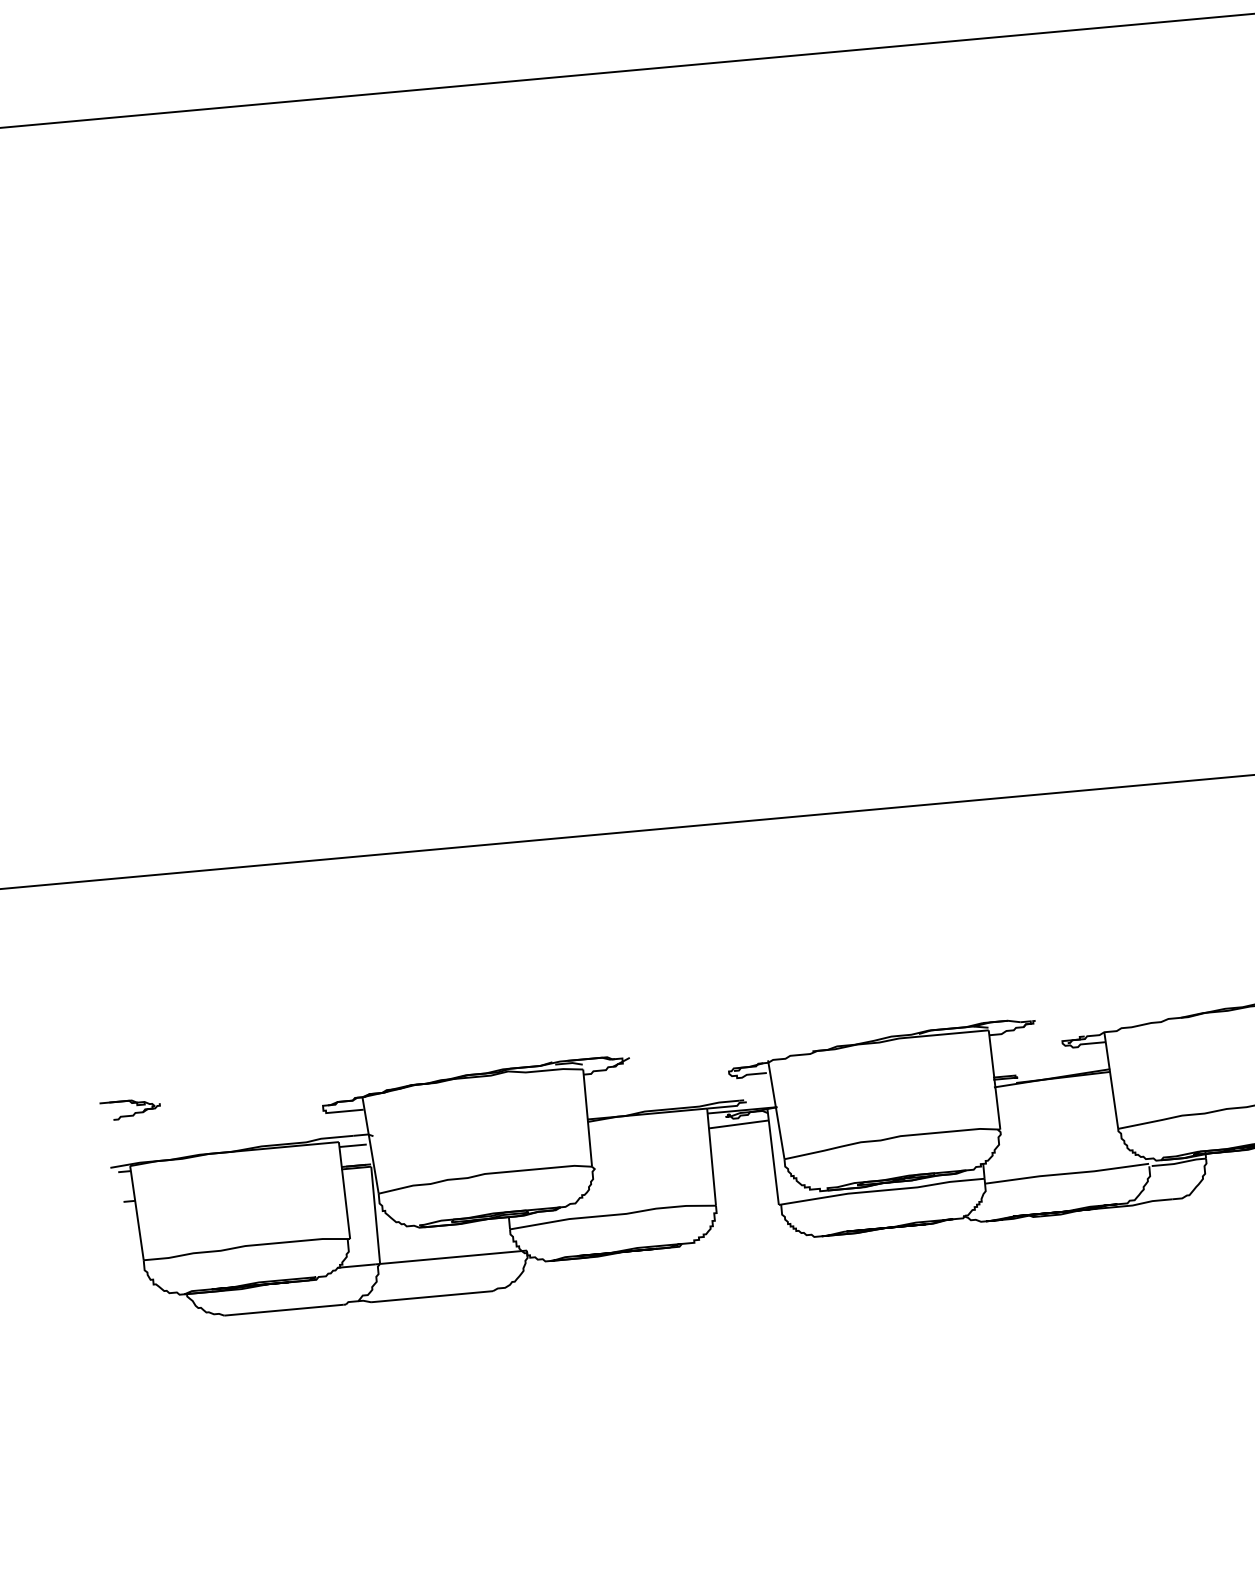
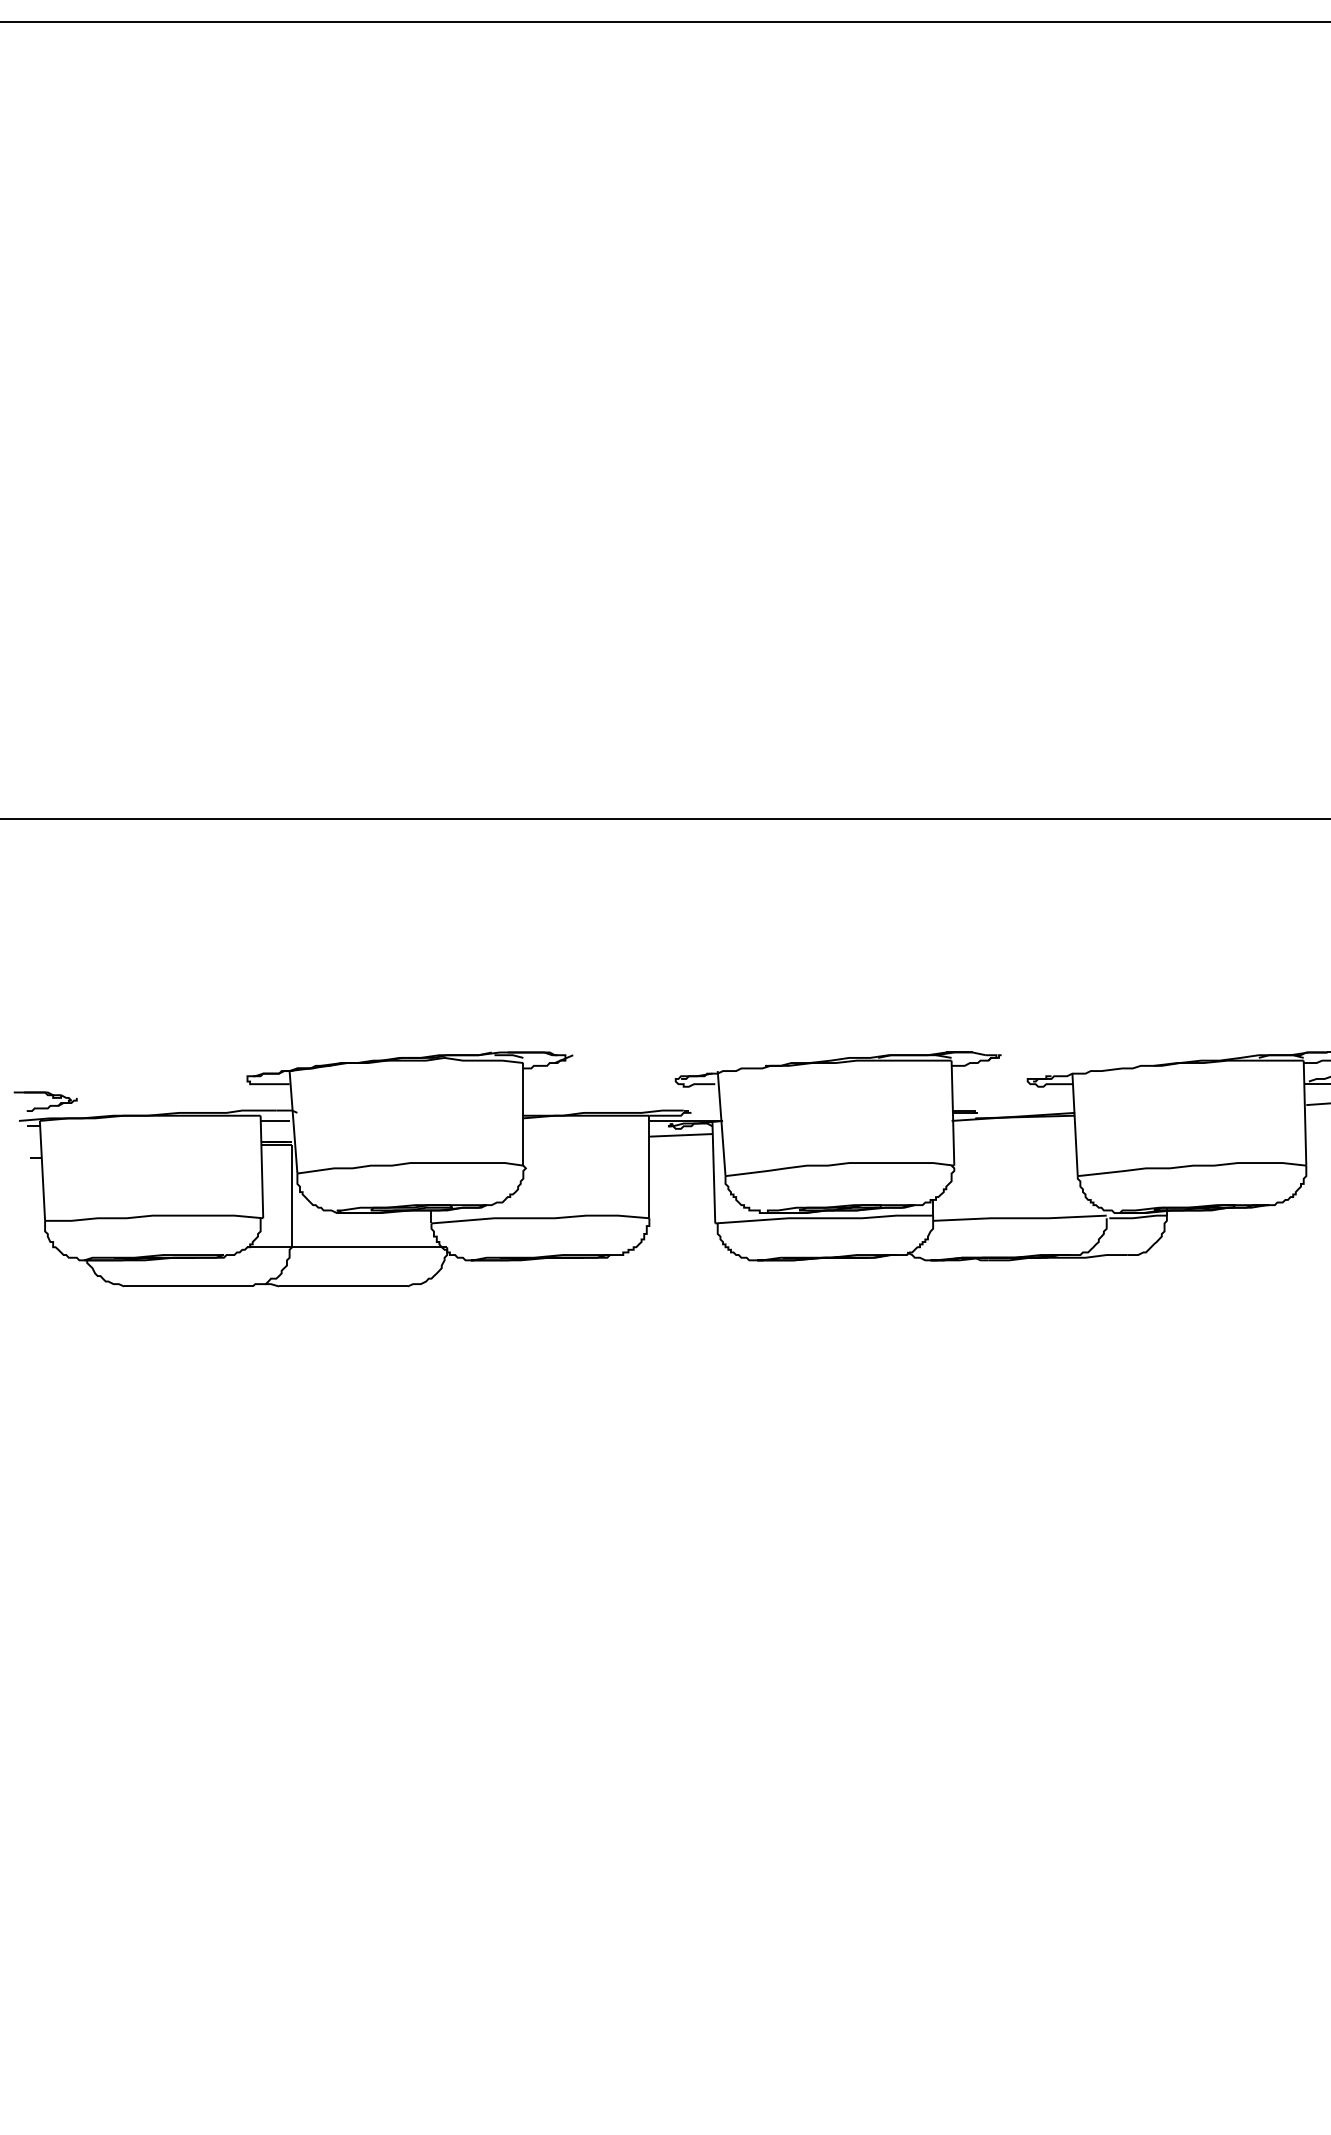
part: (130, 1109) -> (45, 1101), moved

